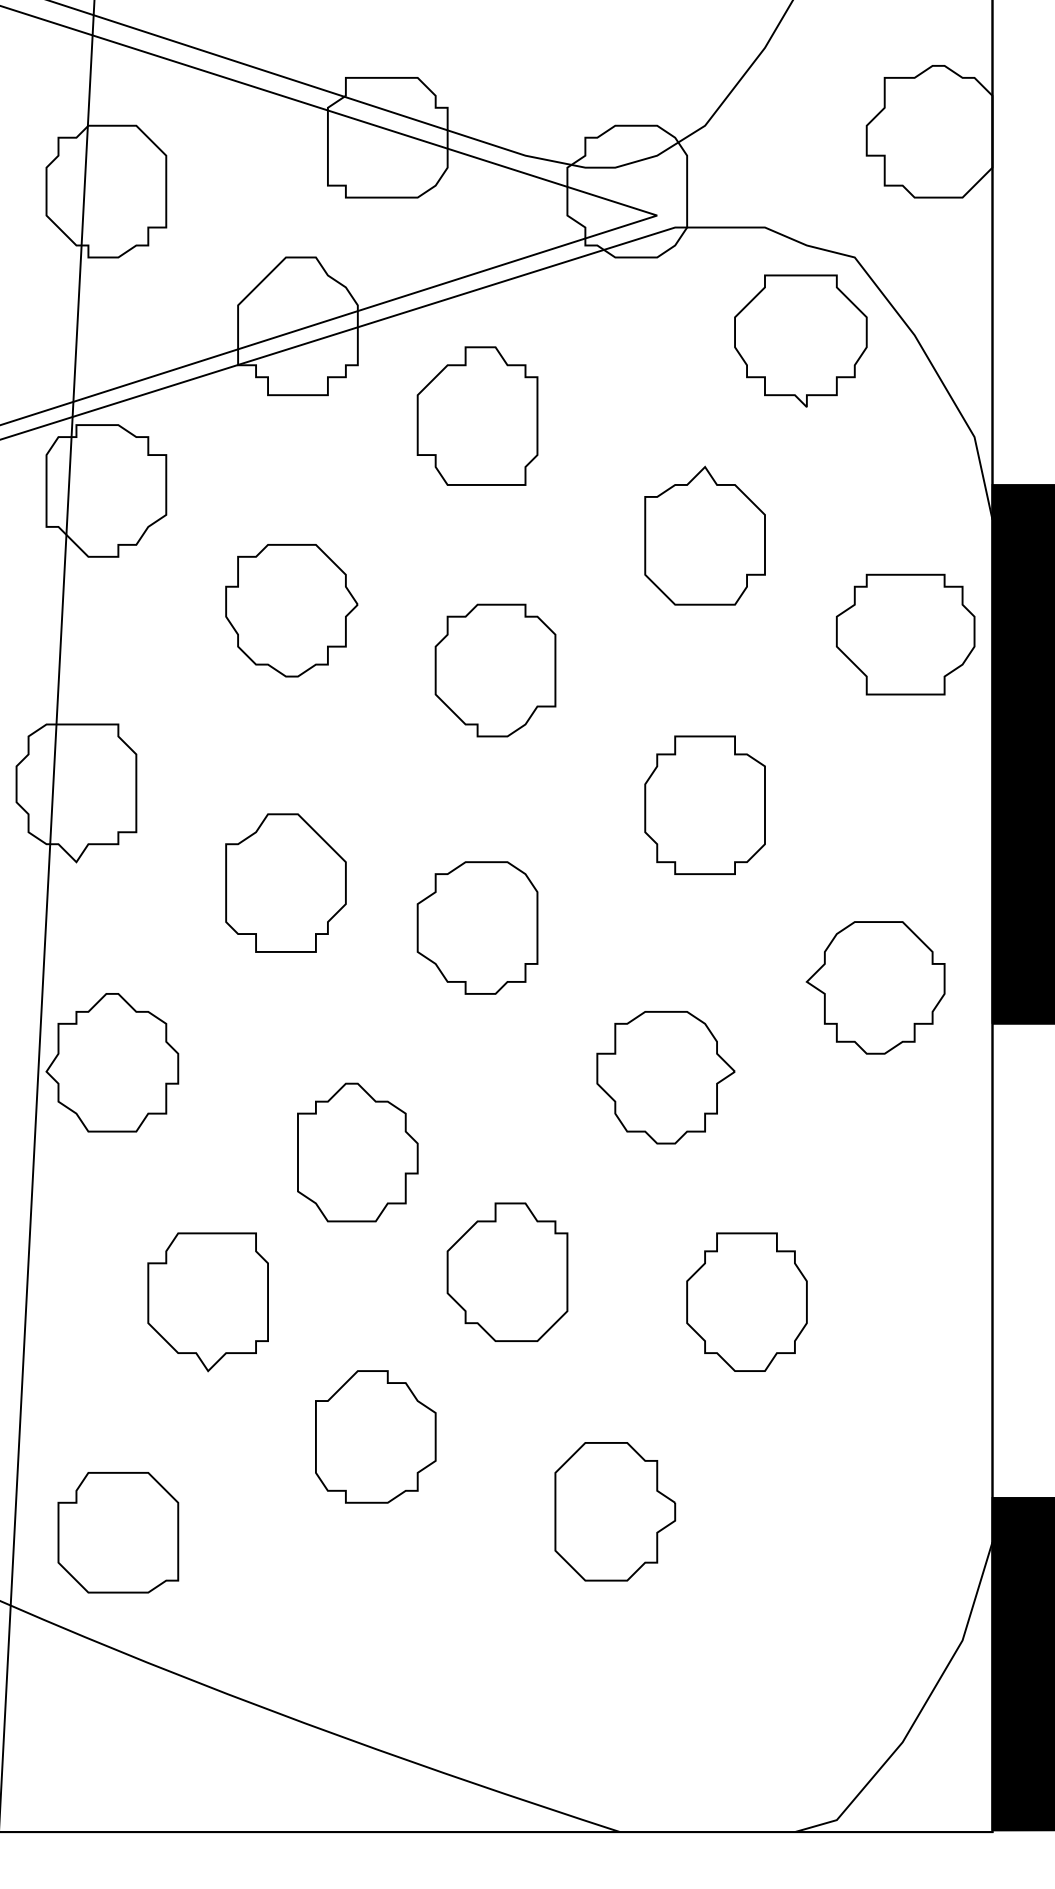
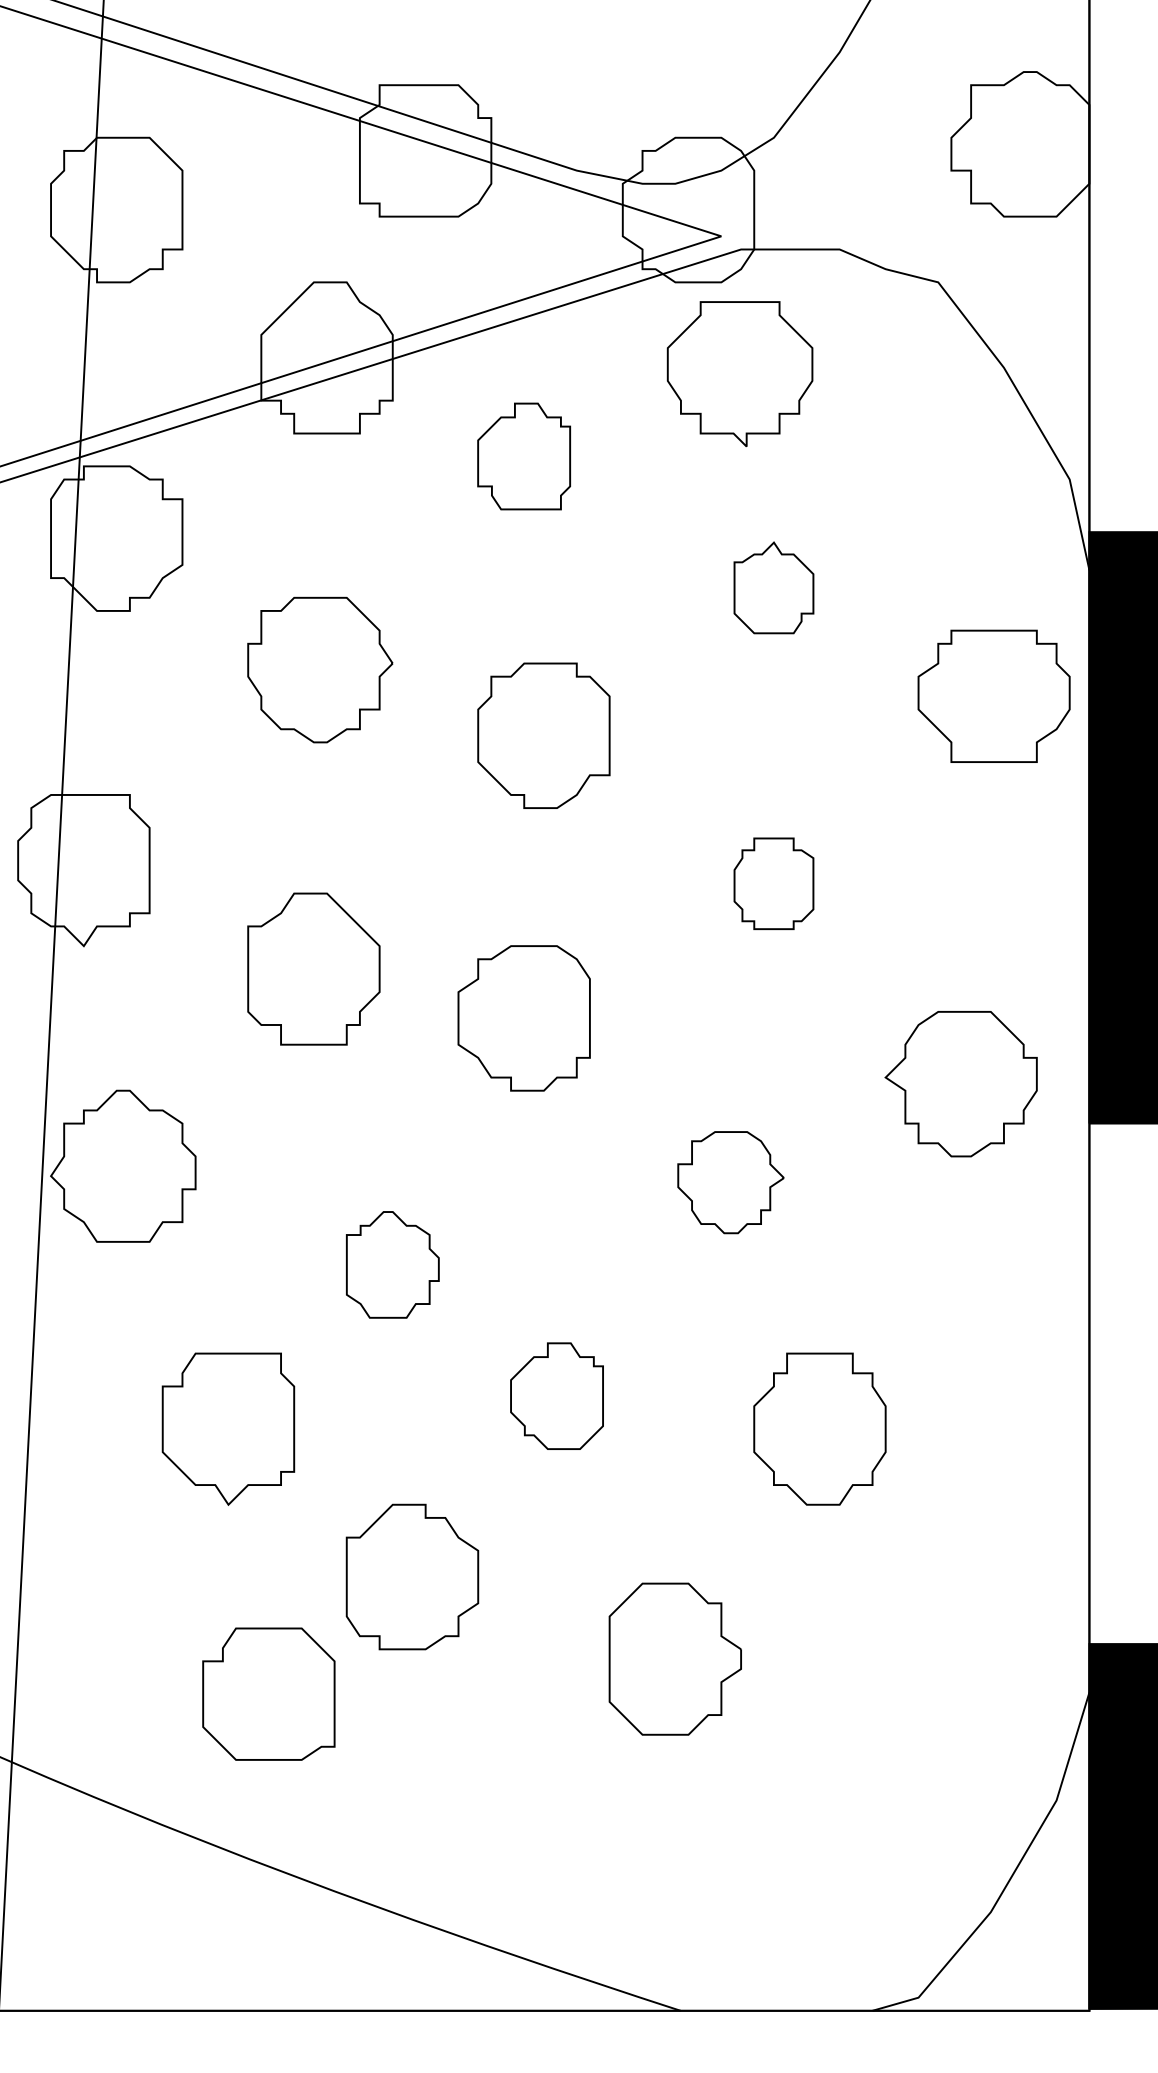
part: (800, 341) -> (739, 374), moved
part: (476, 416) -> (523, 456), size x0.7
part: (704, 535) -> (773, 587), size x0.6
part: (704, 805) -> (773, 883), size x0.6
part: (665, 1077) -> (730, 1182), size x0.7
part: (357, 1152) -> (392, 1264), size x0.7
part: (507, 1271) -> (556, 1395), size x0.7
part: (118, 1532) -> (268, 1693), moved

